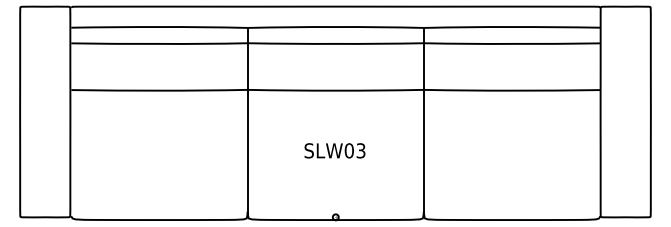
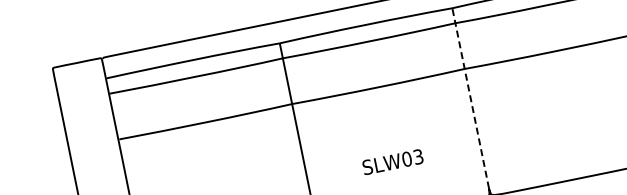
line: (423, 119) -> (470, 98), solid -> dashed
text: (334, 150) -> (392, 161), moved

